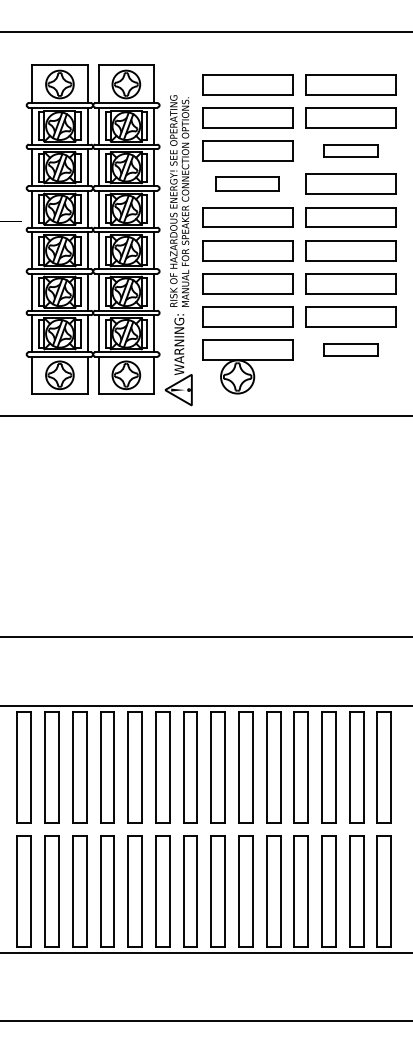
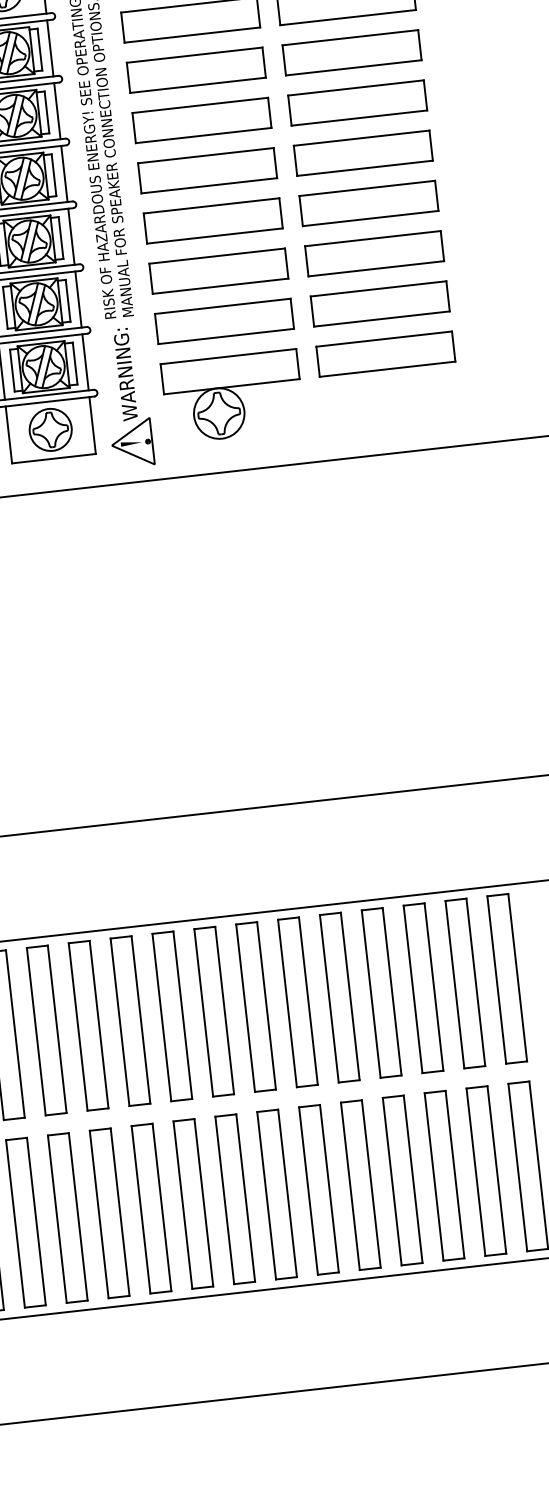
part: (350, 150) -> (351, 51), size x1.67
part: (247, 183) -> (201, 119), size x1.43
part: (350, 349) -> (385, 352), size x1.67

